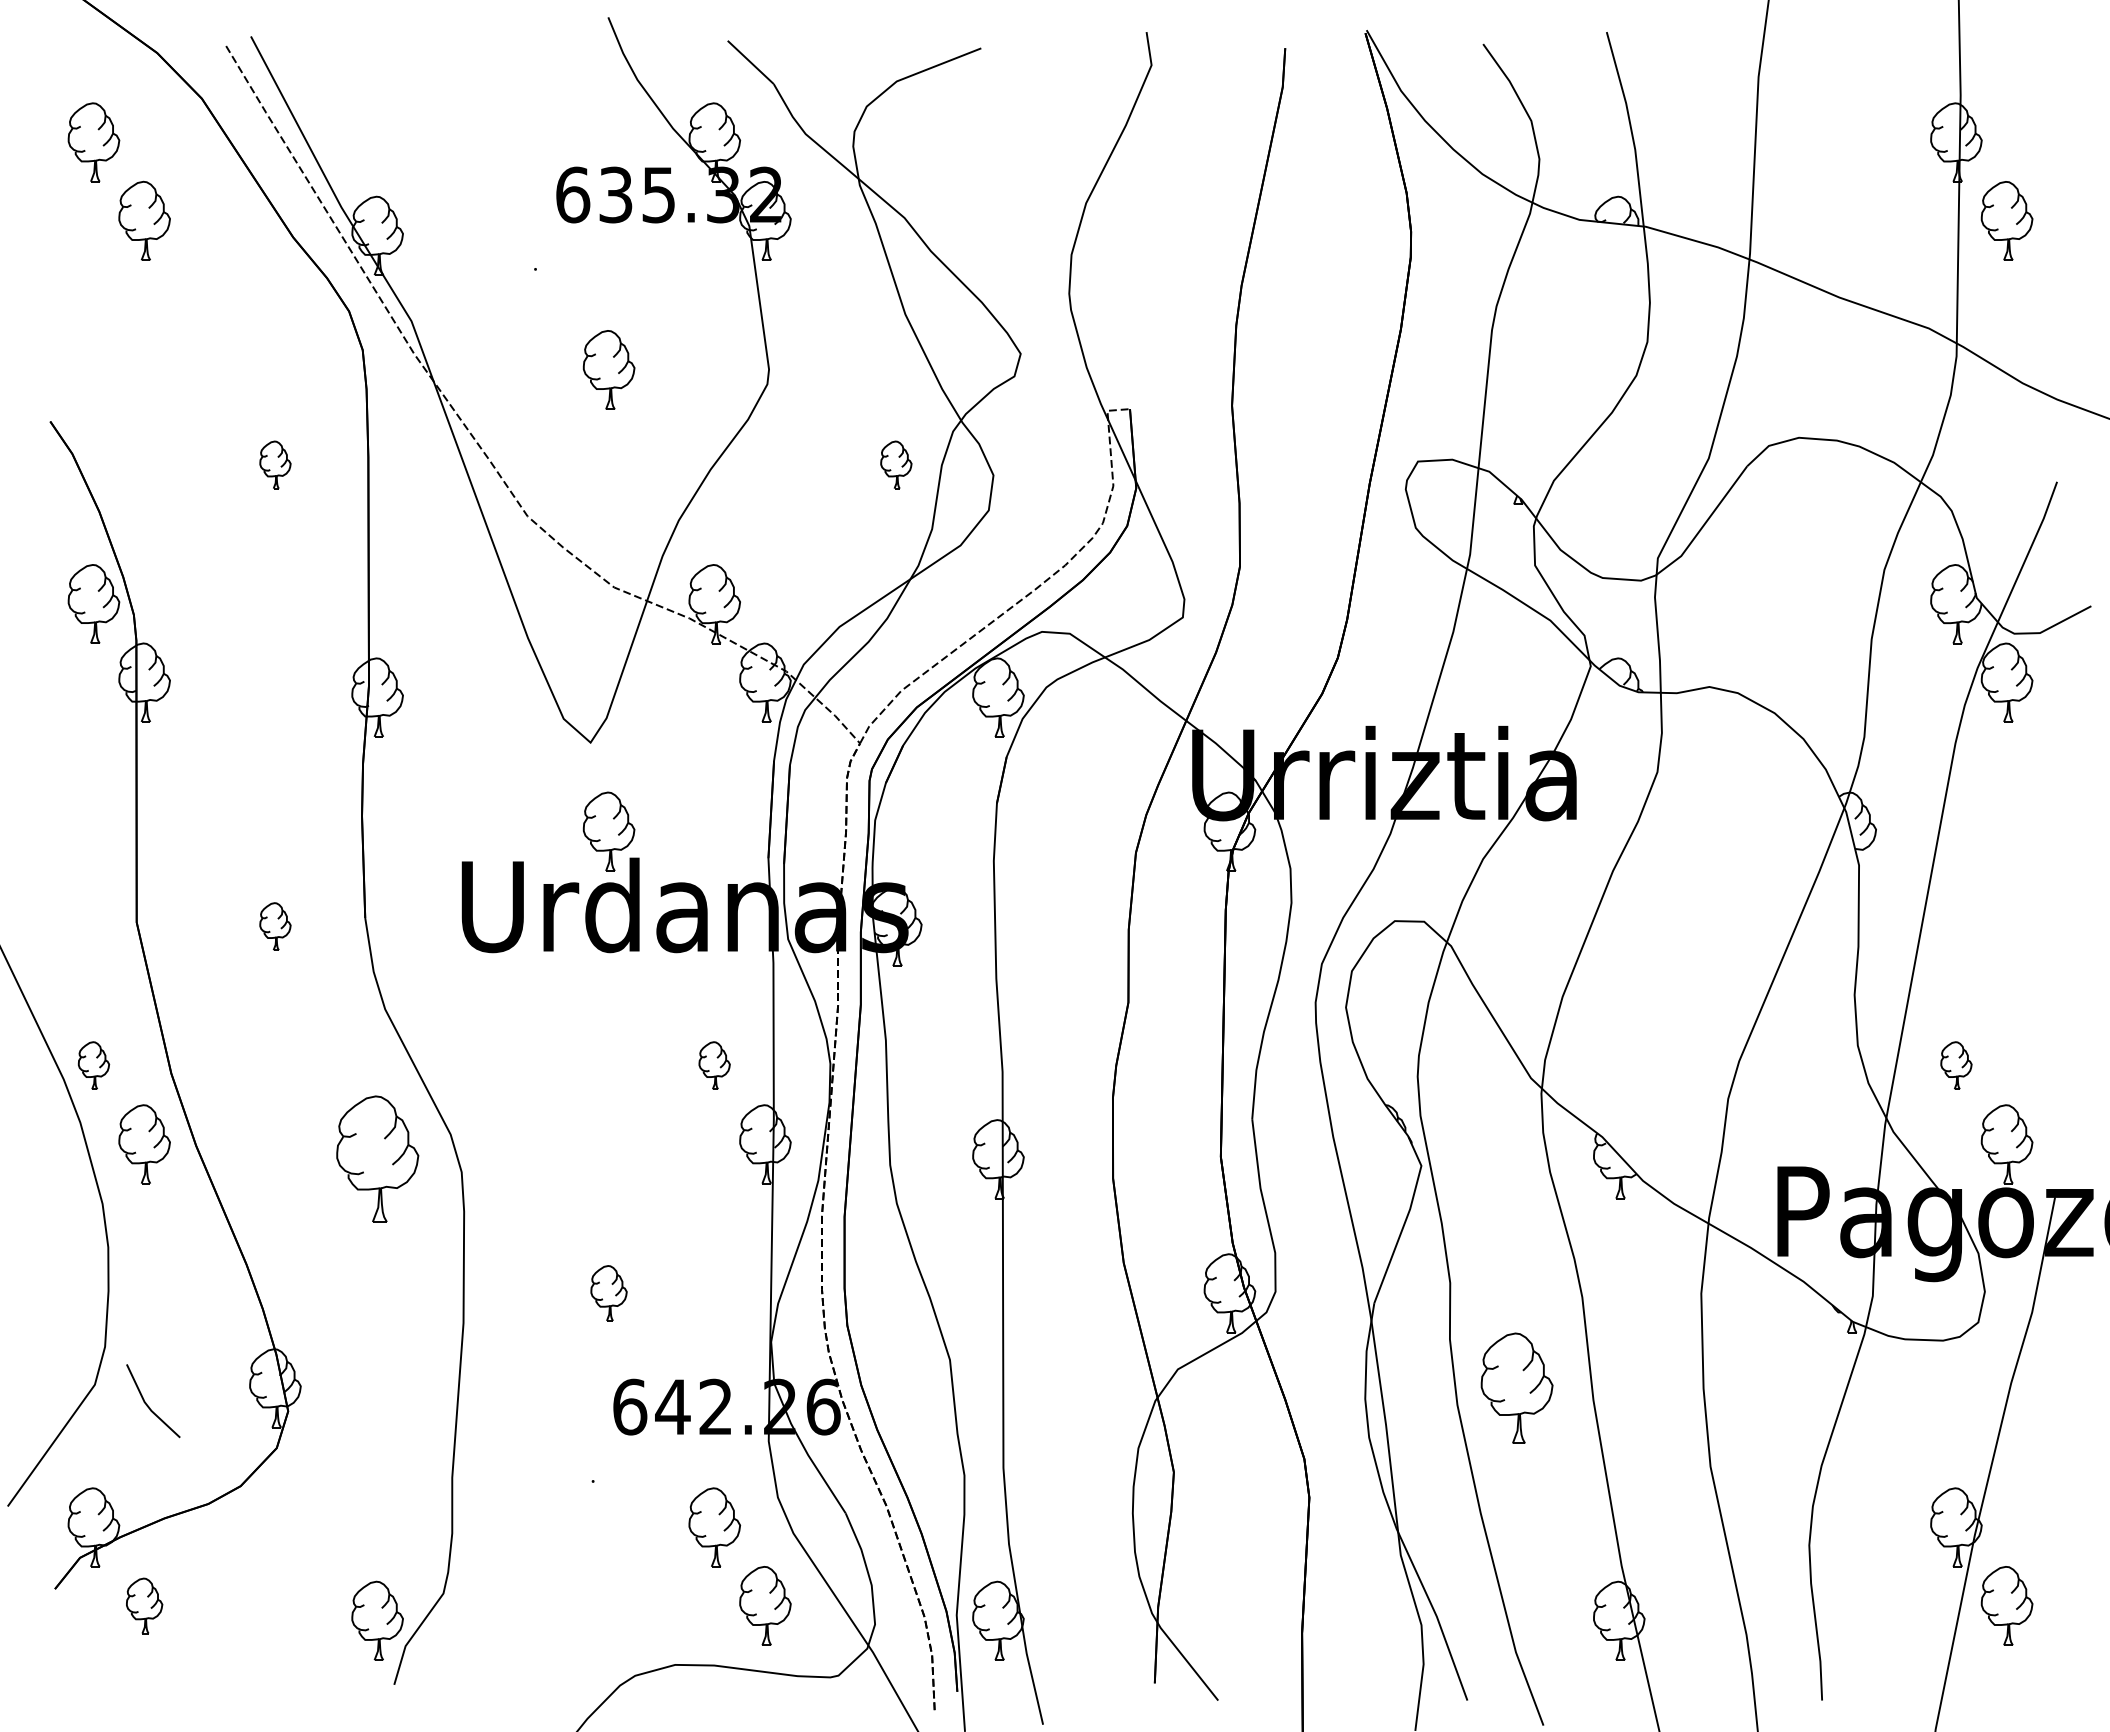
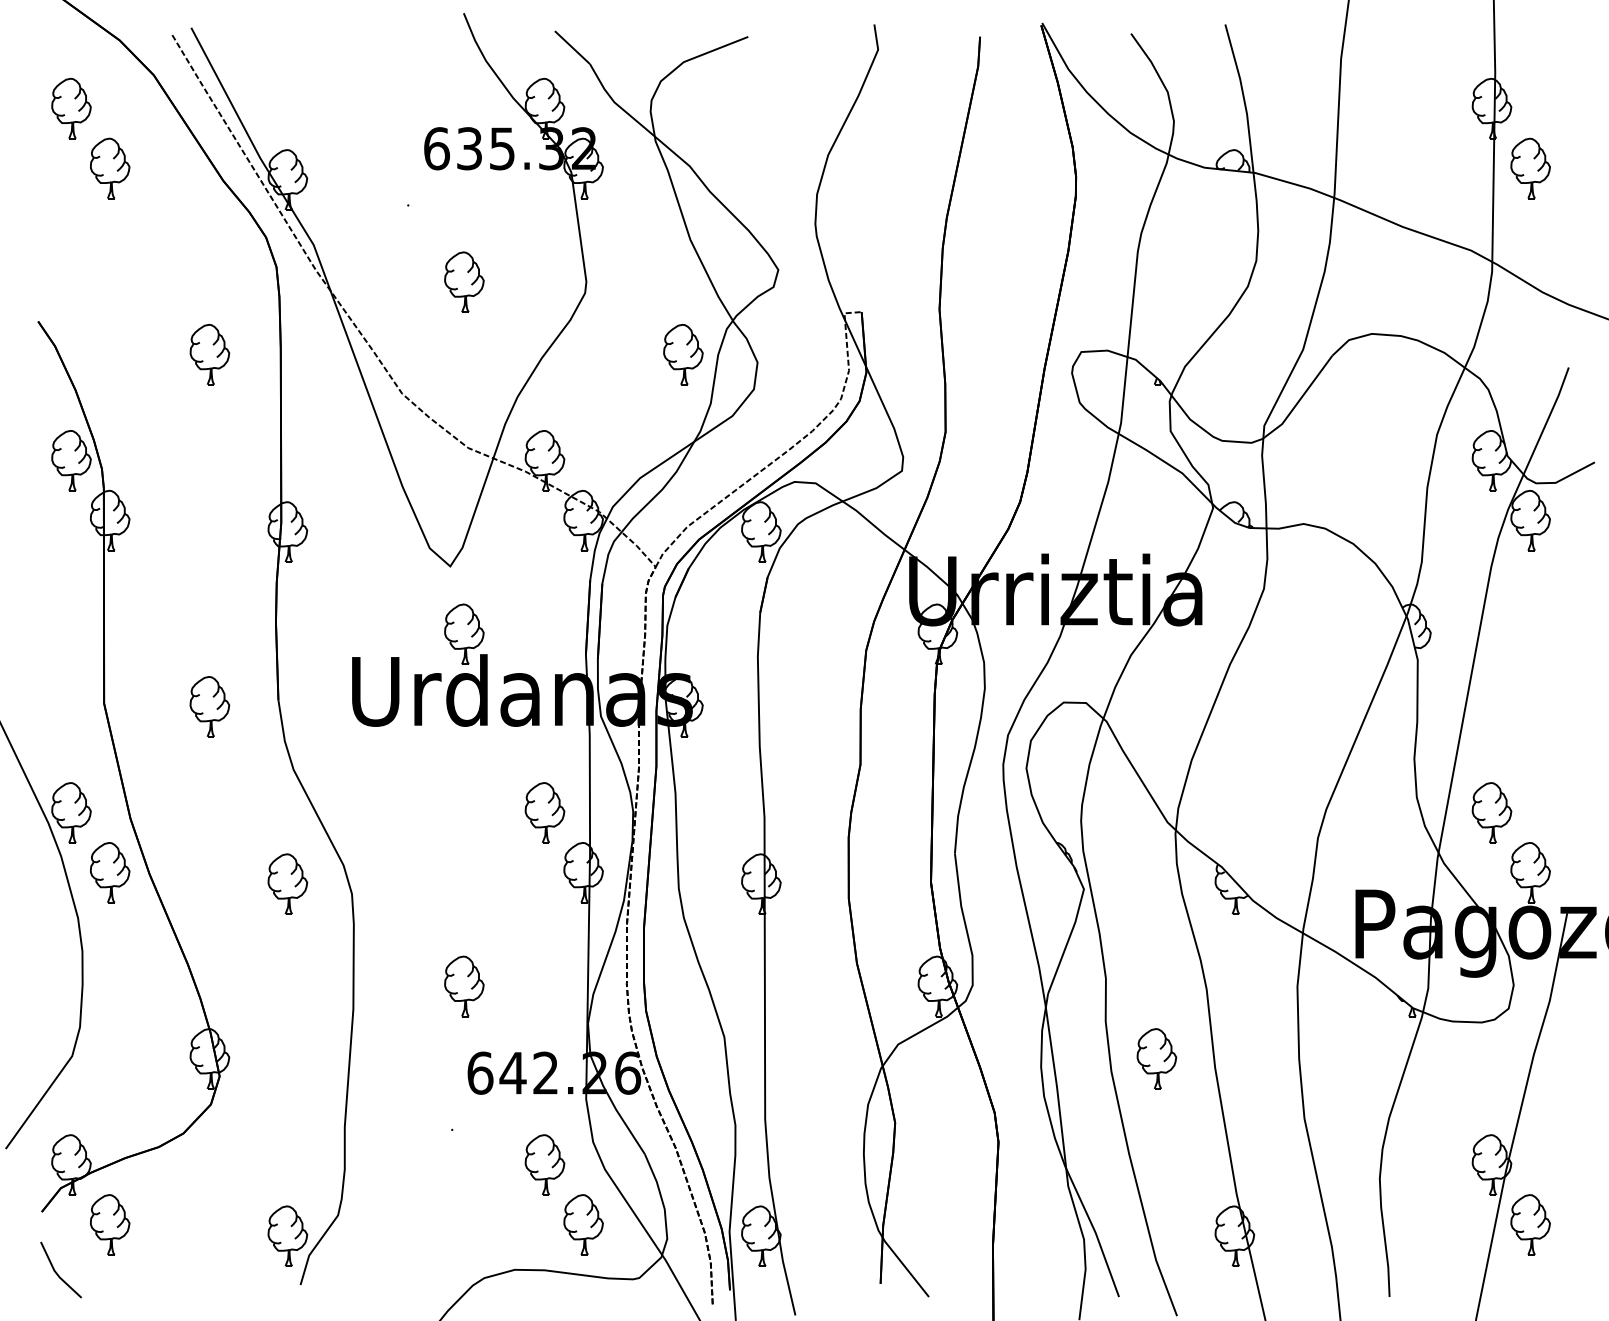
part: (275, 464) -> (209, 354), size x1.67
part: (896, 464) -> (683, 354), size x1.67
part: (275, 926) -> (209, 706), size x1.67
part: (93, 1065) -> (71, 812), size x1.67
part: (714, 1065) -> (544, 812), size x1.67
part: (1956, 1065) -> (1492, 812), size x1.67
part: (377, 1159) -> (287, 884), size x0.62
part: (608, 1293) -> (463, 986), size x1.43
part: (1516, 1388) -> (1156, 1059), size x0.71
line: (148, 1405) -> (57, 1273), moved
part: (144, 1605) -> (110, 1224), size x1.43

